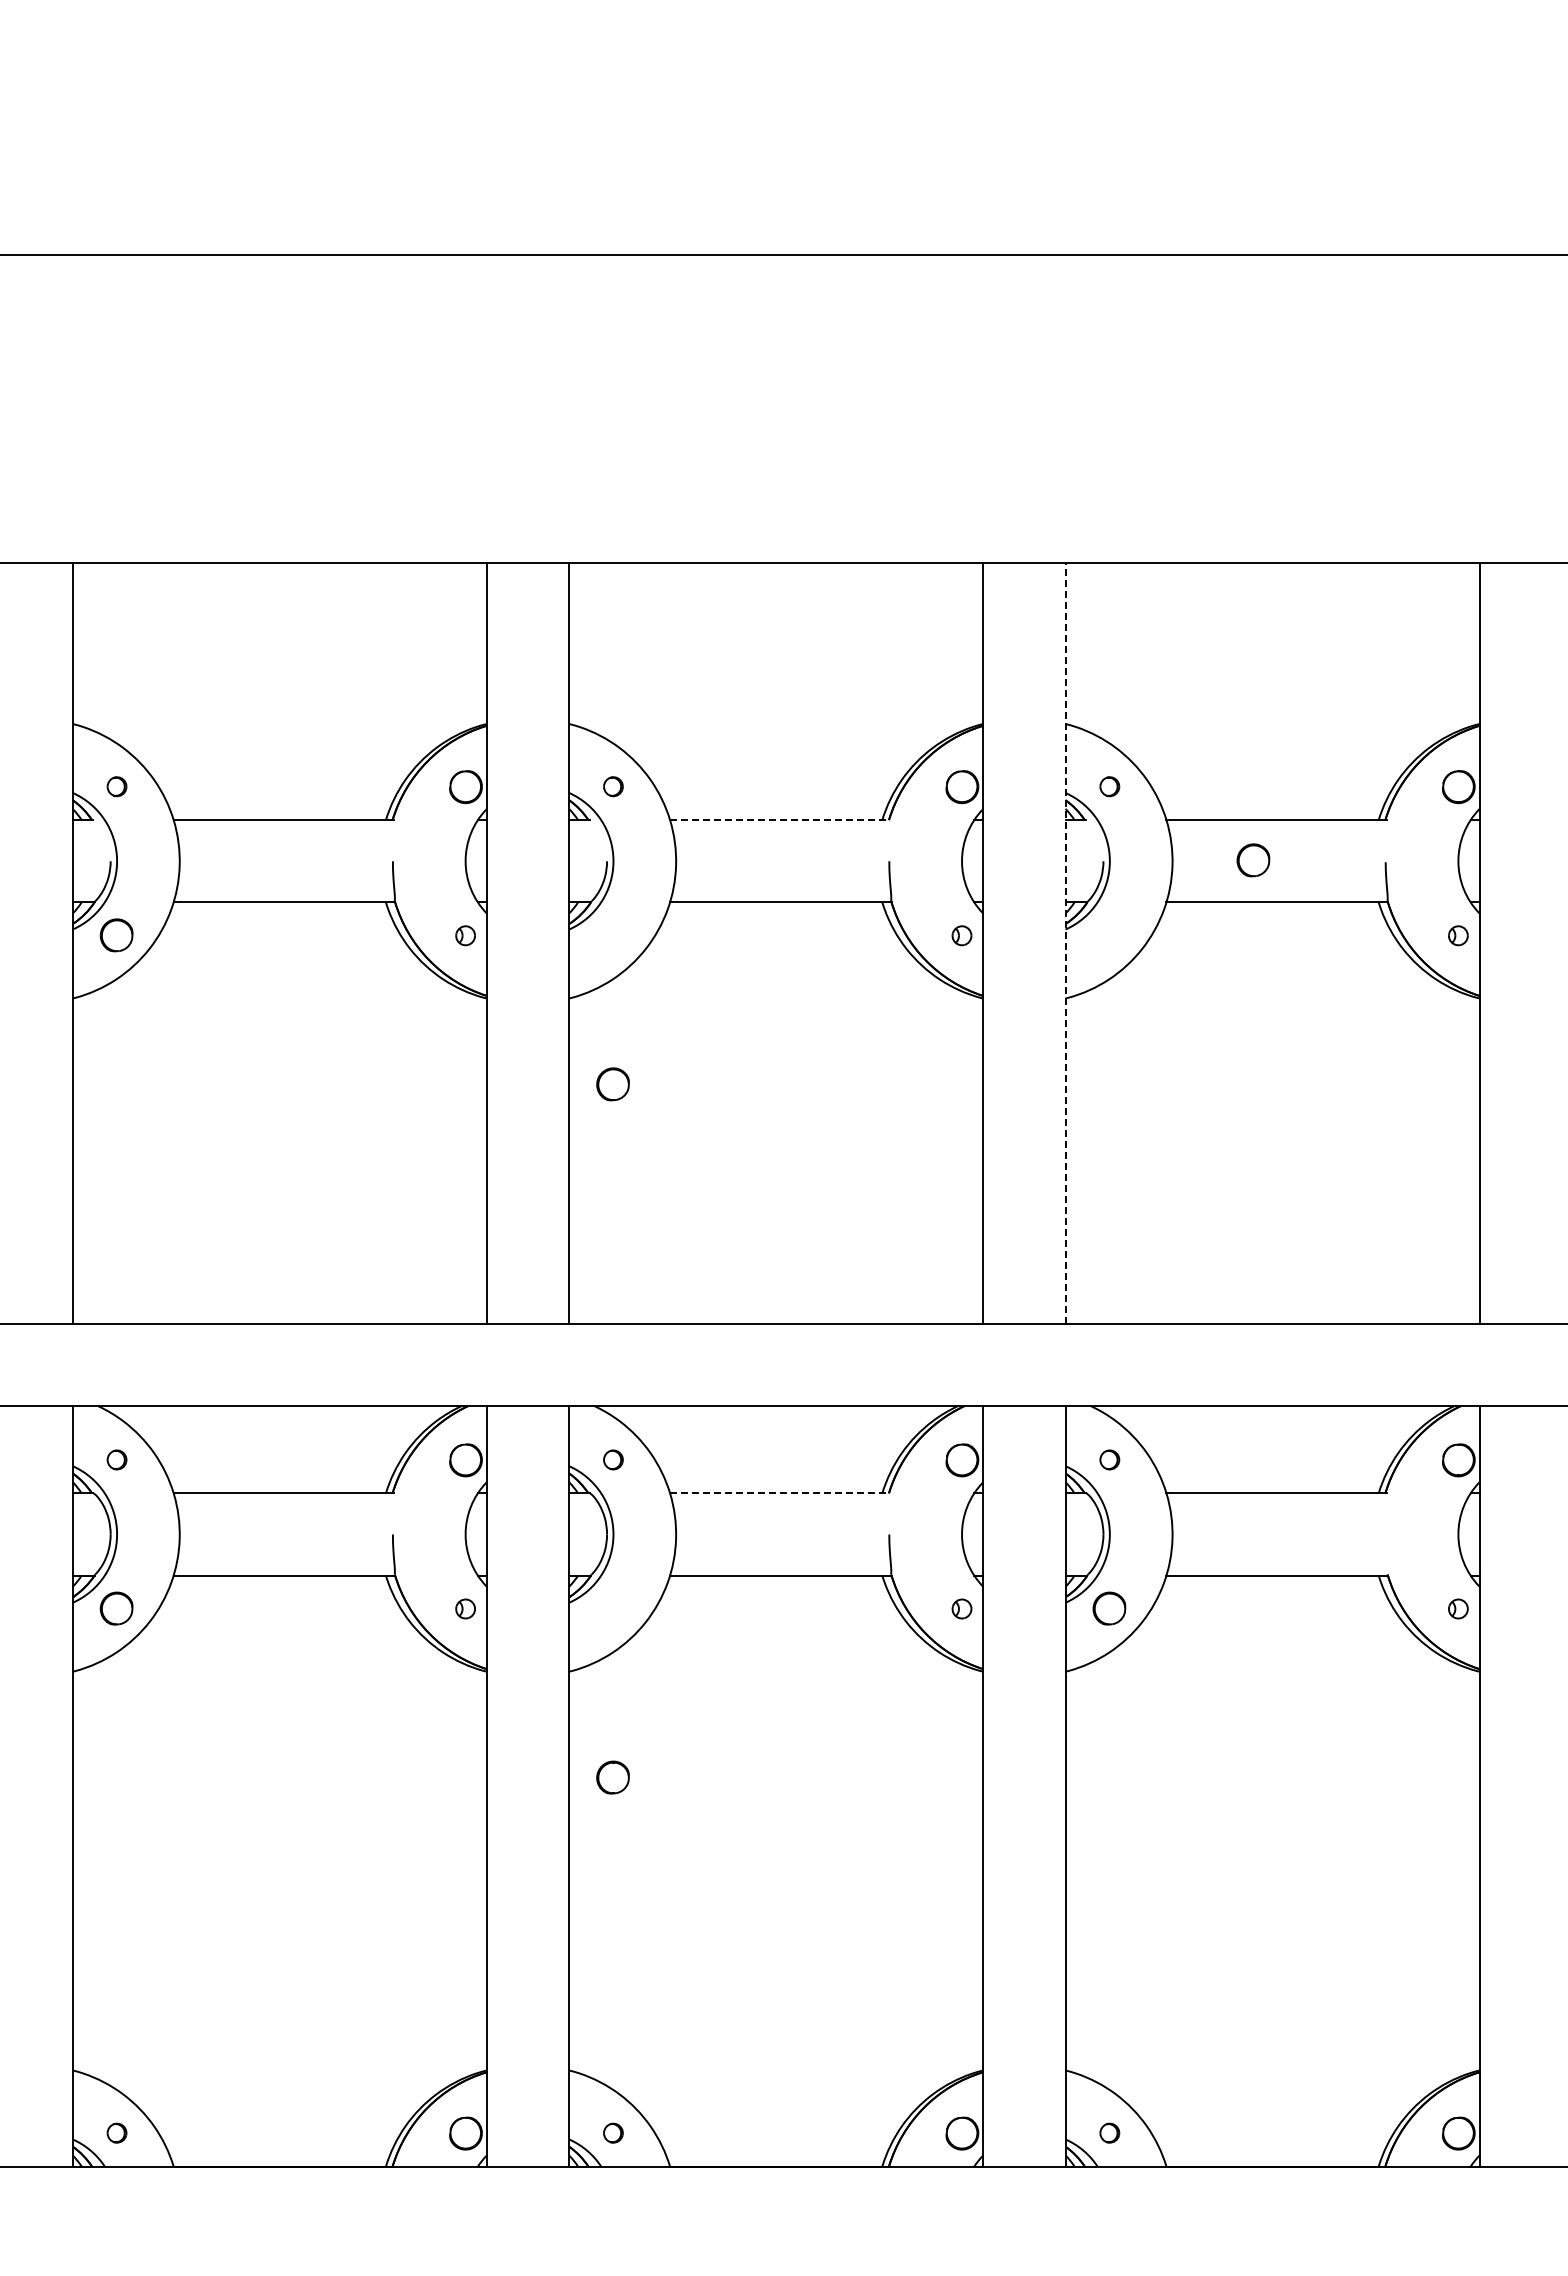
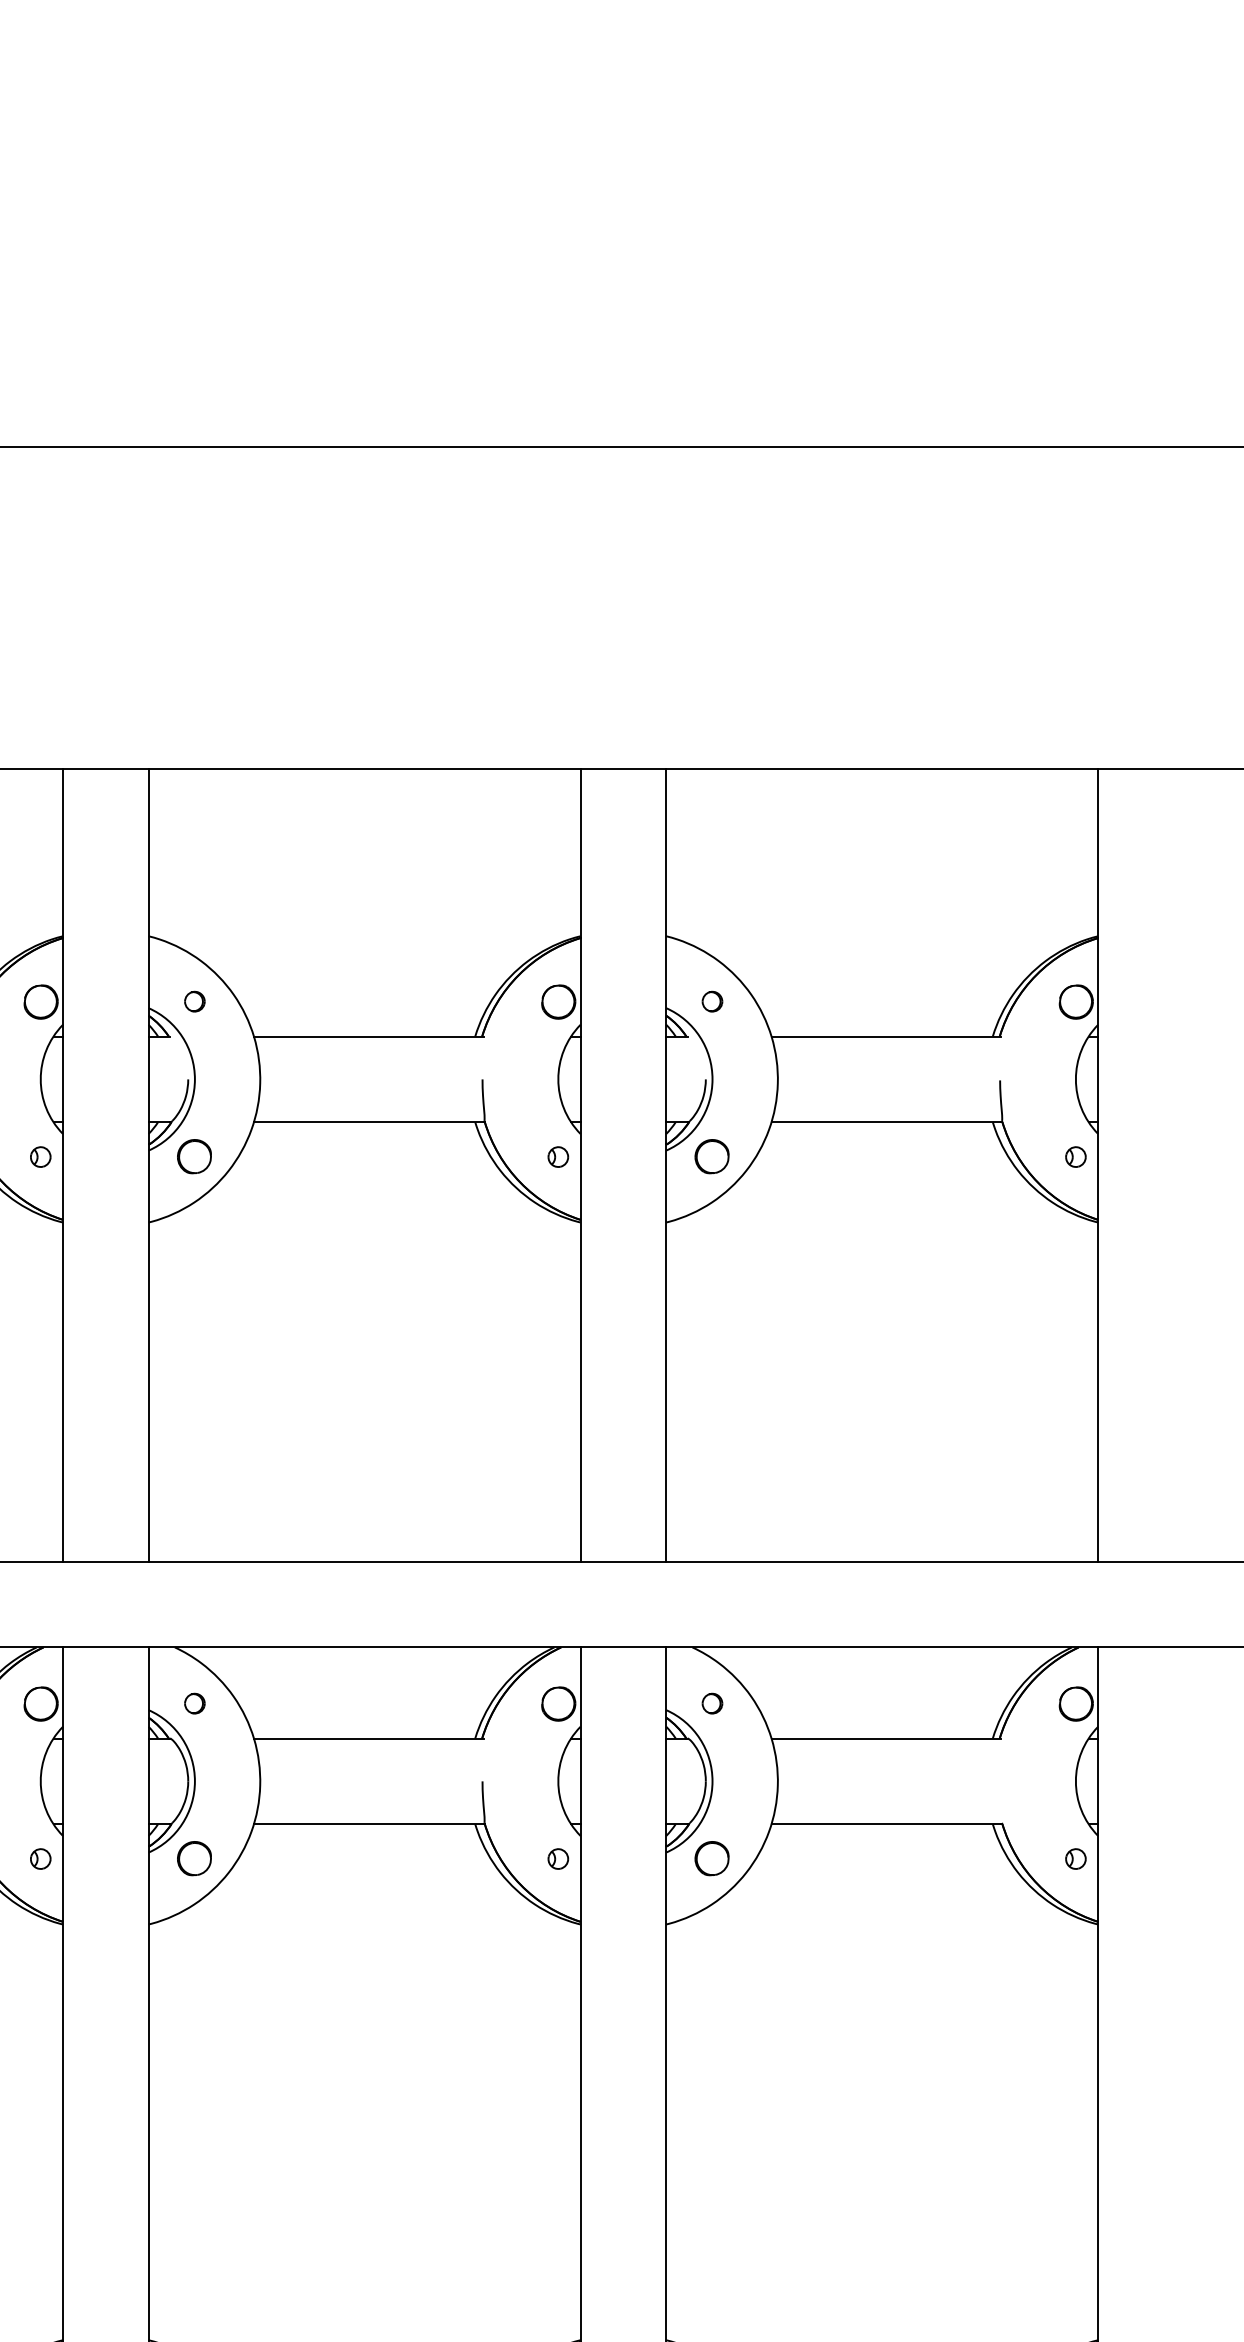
line: (780, 820) -> (369, 1036), dashed -> solid
part: (1253, 860) -> (712, 1156), moved
line: (1065, 942) -> (666, 1164), dashed -> solid
part: (612, 1084) -> (193, 1156), moved
line: (780, 1493) -> (369, 1738), dashed -> solid
part: (612, 1777) -> (193, 1858), moved

